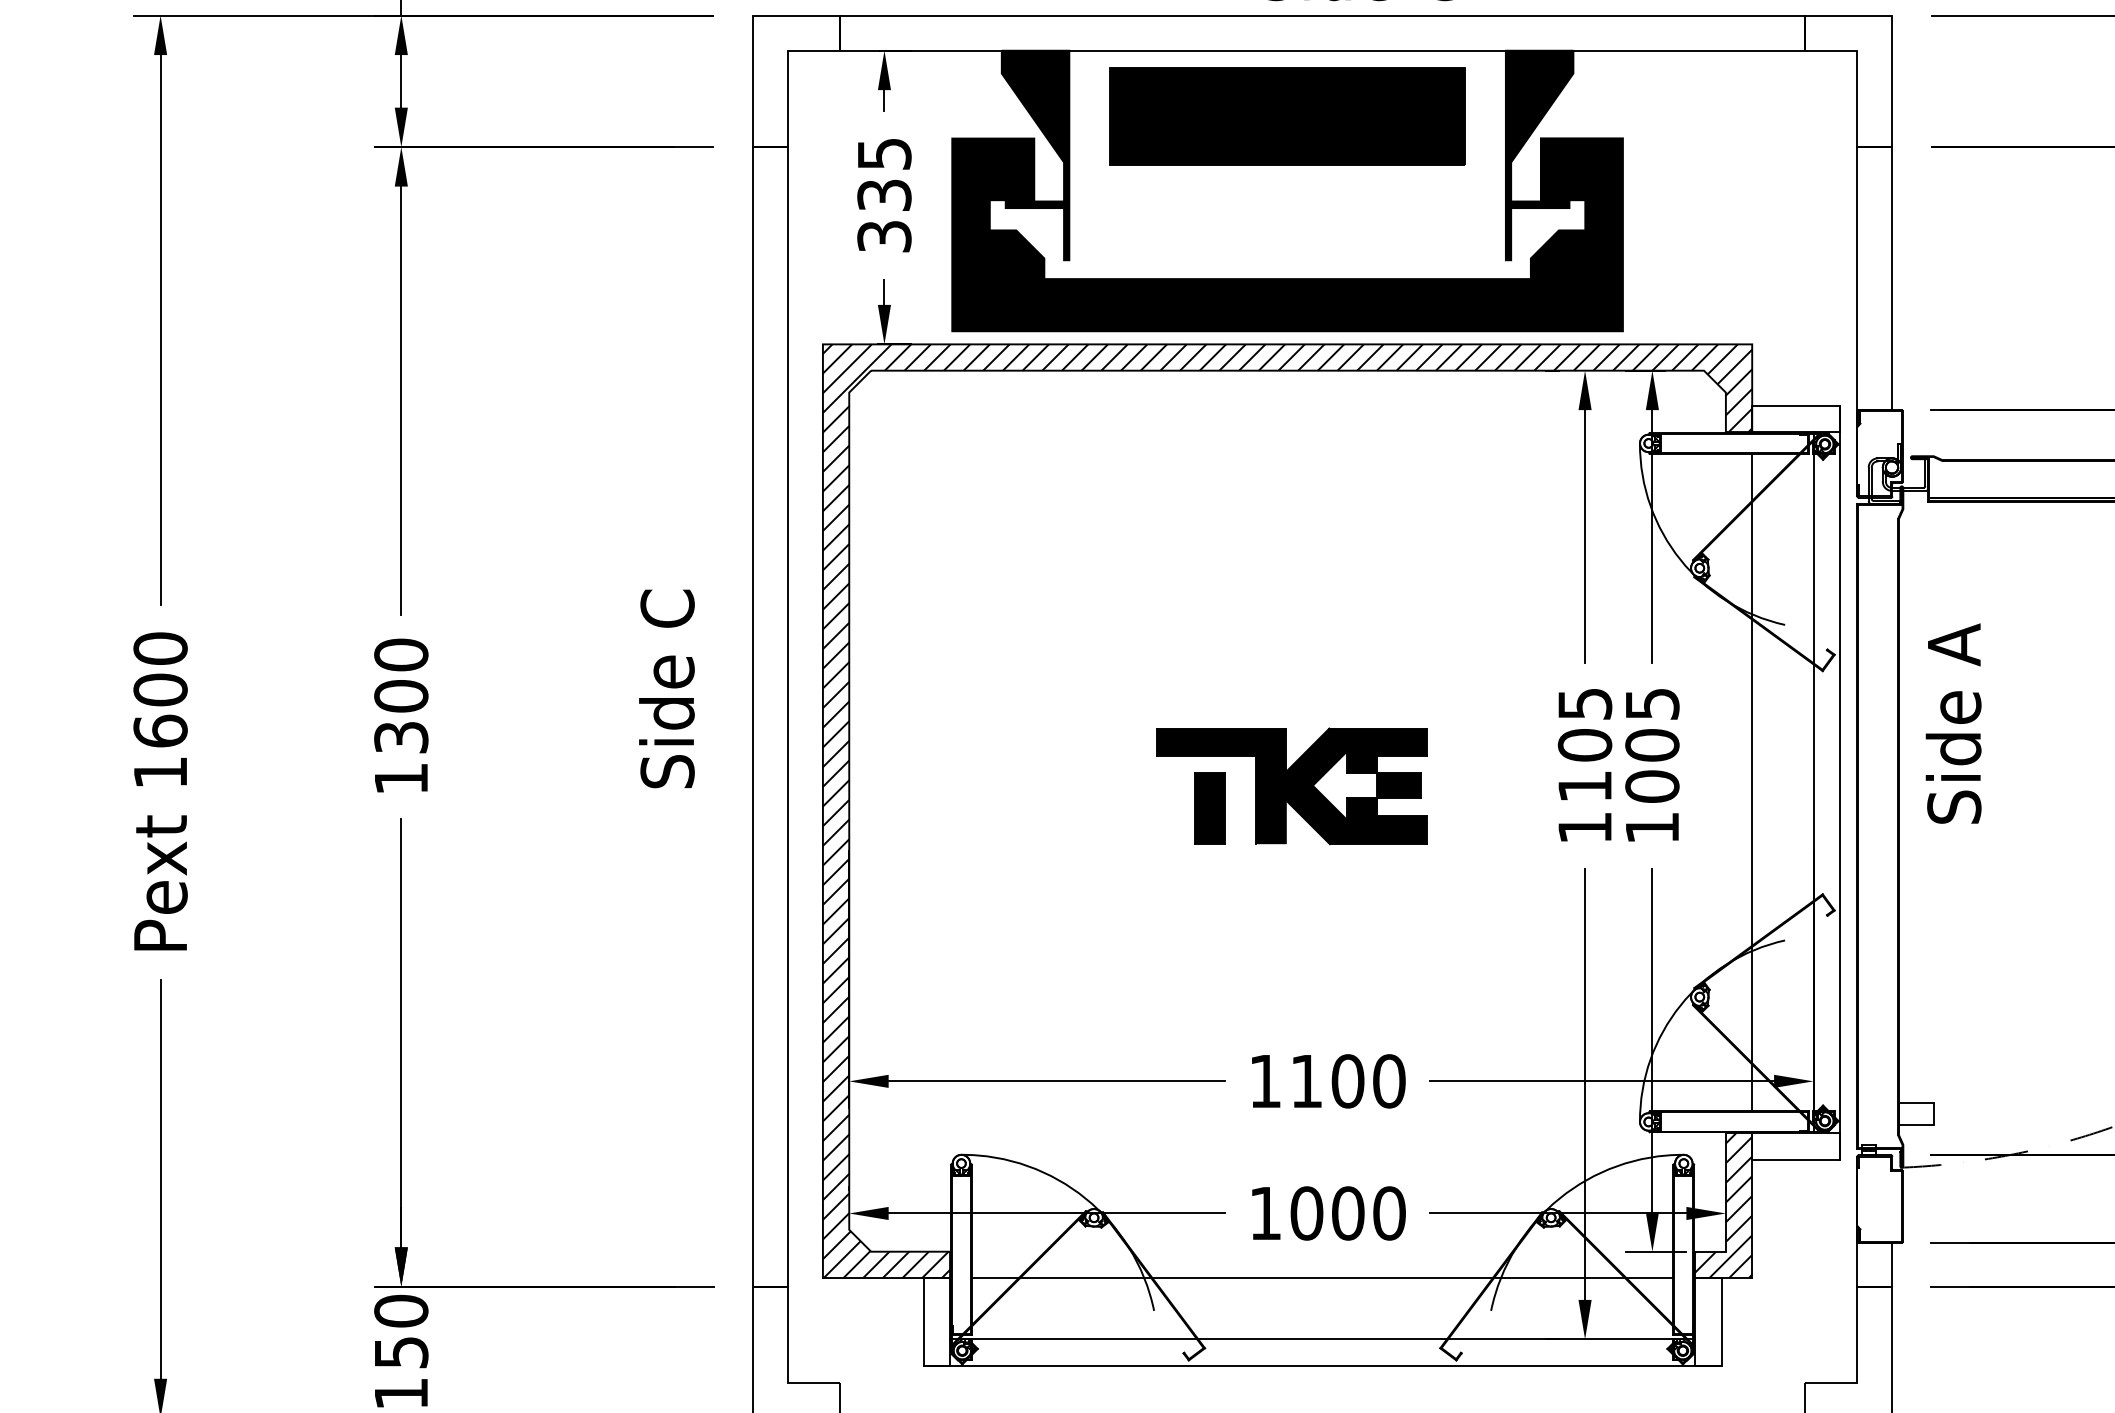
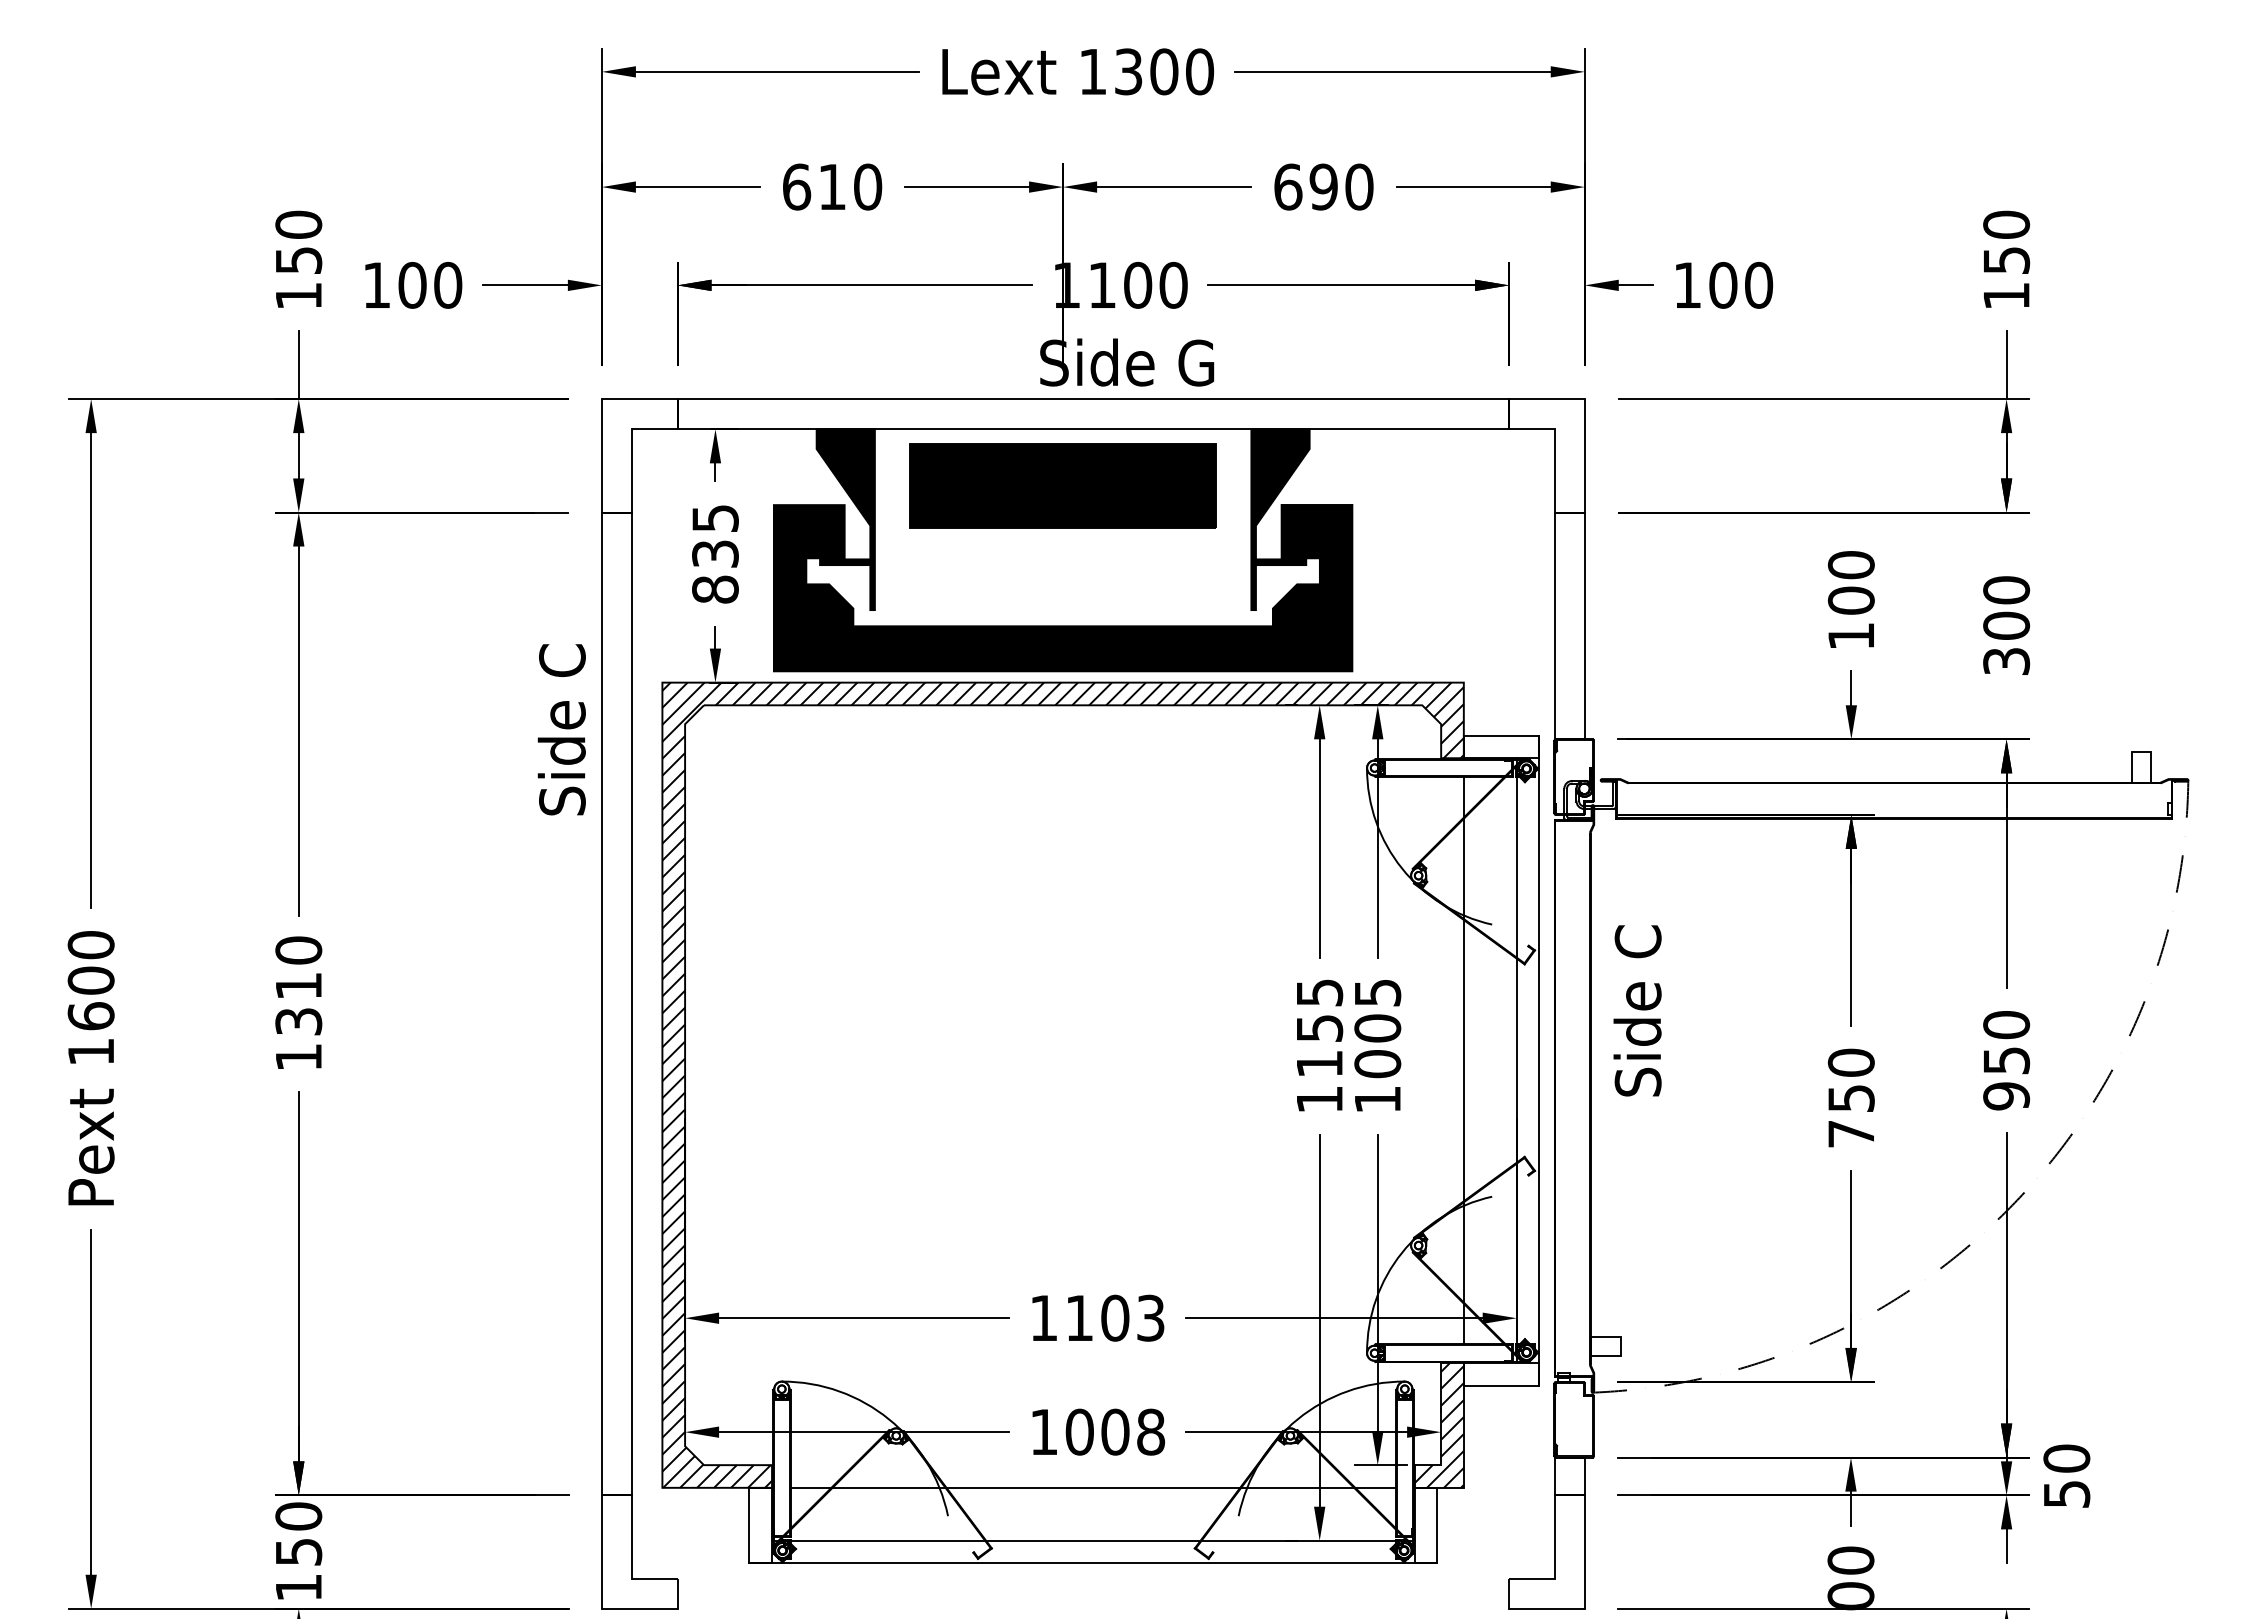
text: (884, 236) -> (715, 589), 335 -> 835
text: (666, 688) -> (561, 729), moved
text: (400, 696) -> (298, 986), 1300 -> 1310
text: (1953, 723) -> (1637, 1009), Side A -> Side C
text: (1584, 745) -> (1319, 1028), 1105 -> 1155
part: (1291, 785) -> (1066, 1063), removed
text: (1388, 1080) -> (1150, 1317), 1100 -> 1103
text: (1390, 1212) -> (1151, 1431), 1000 -> 1008

